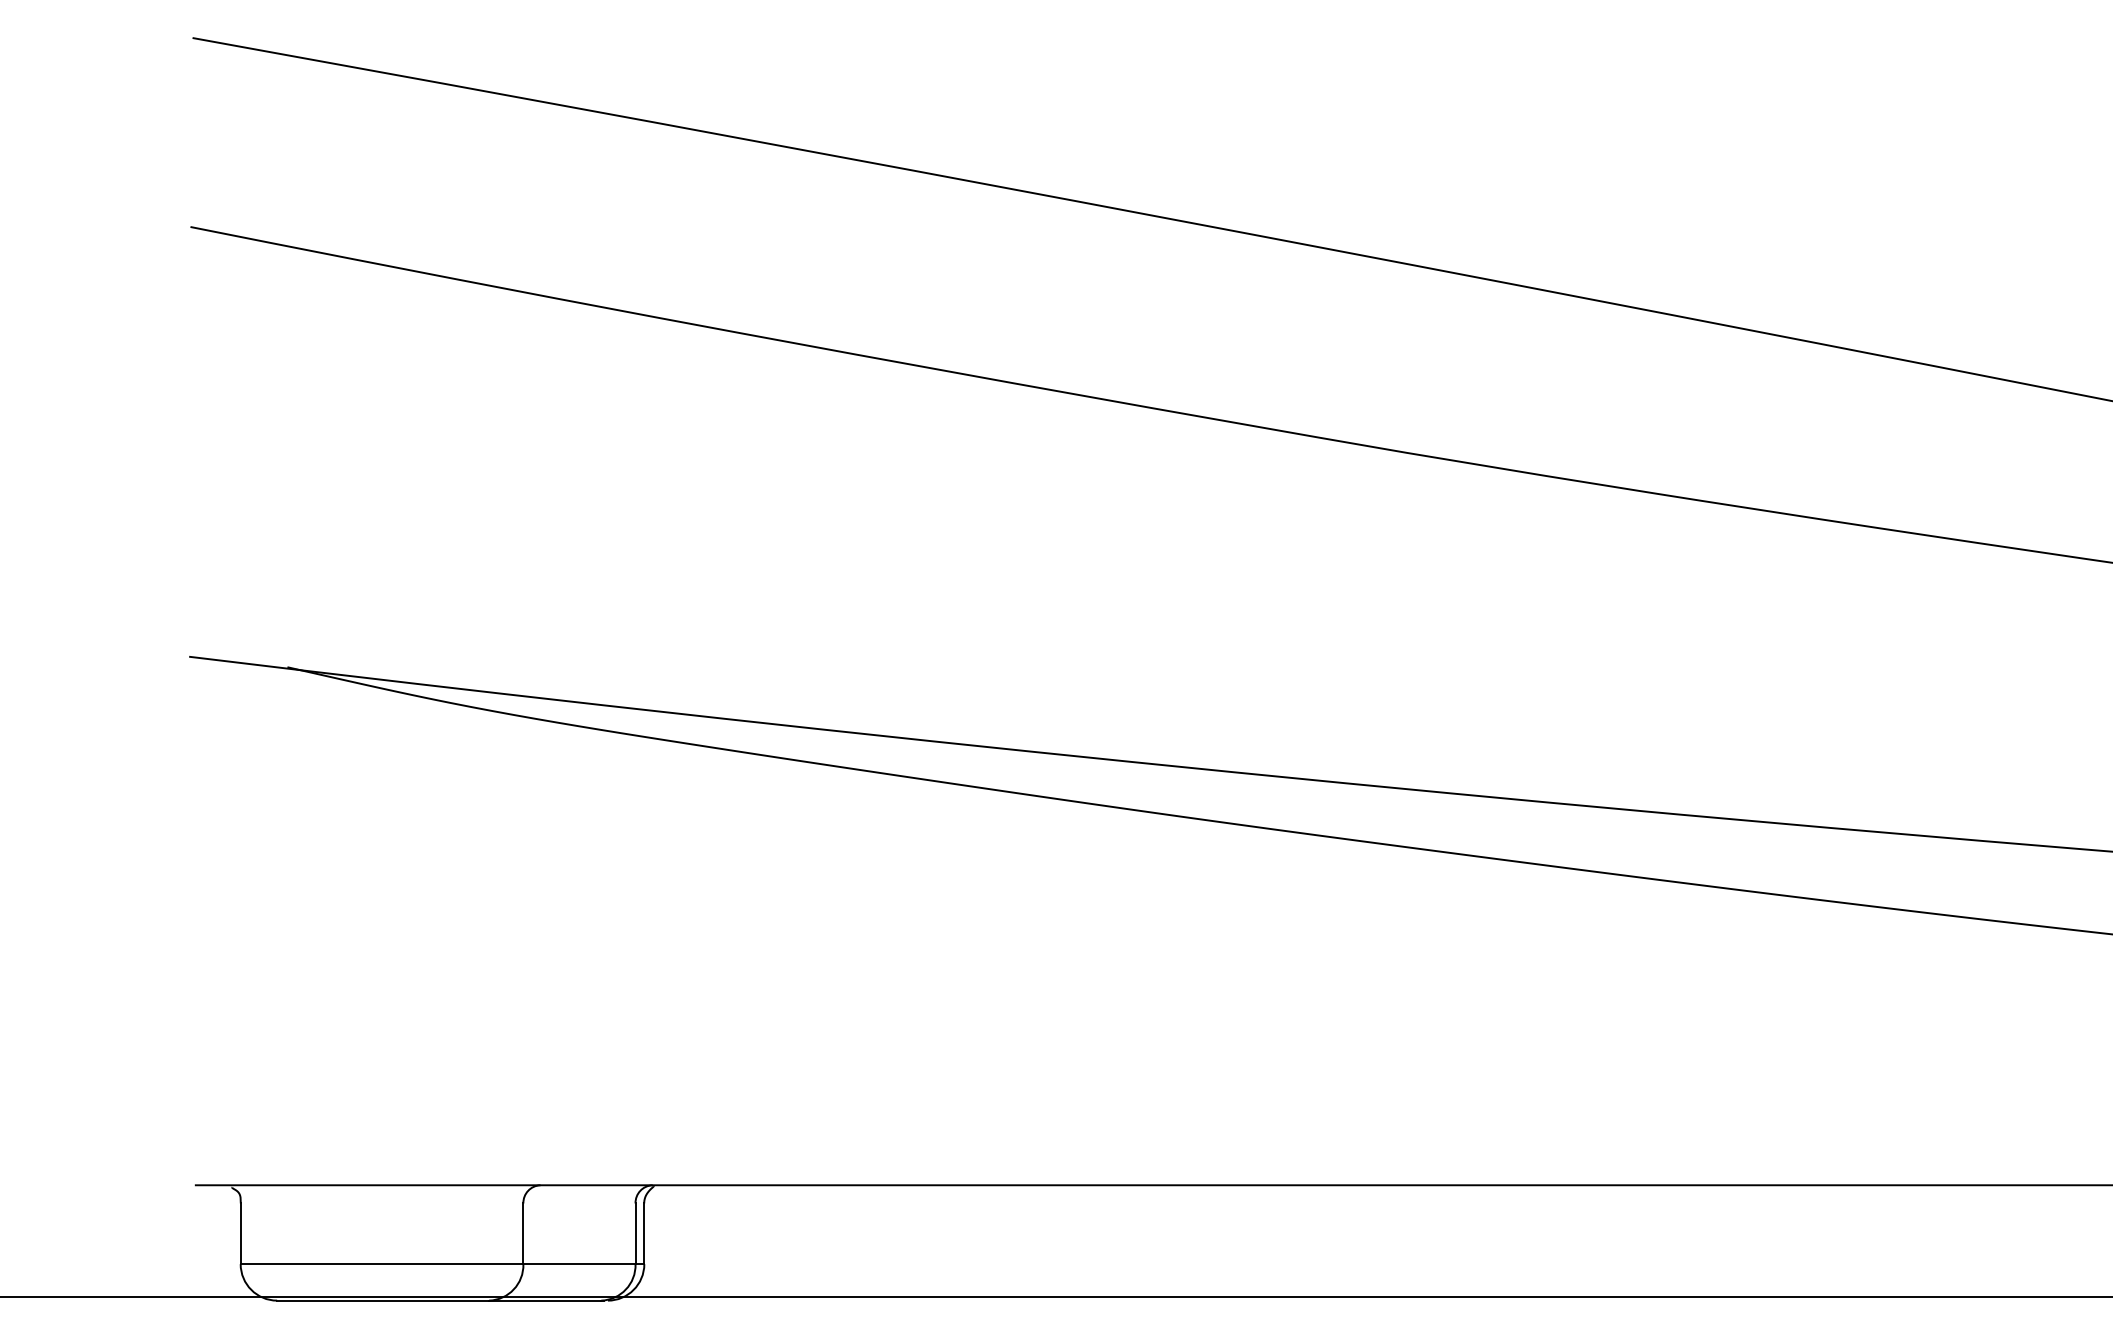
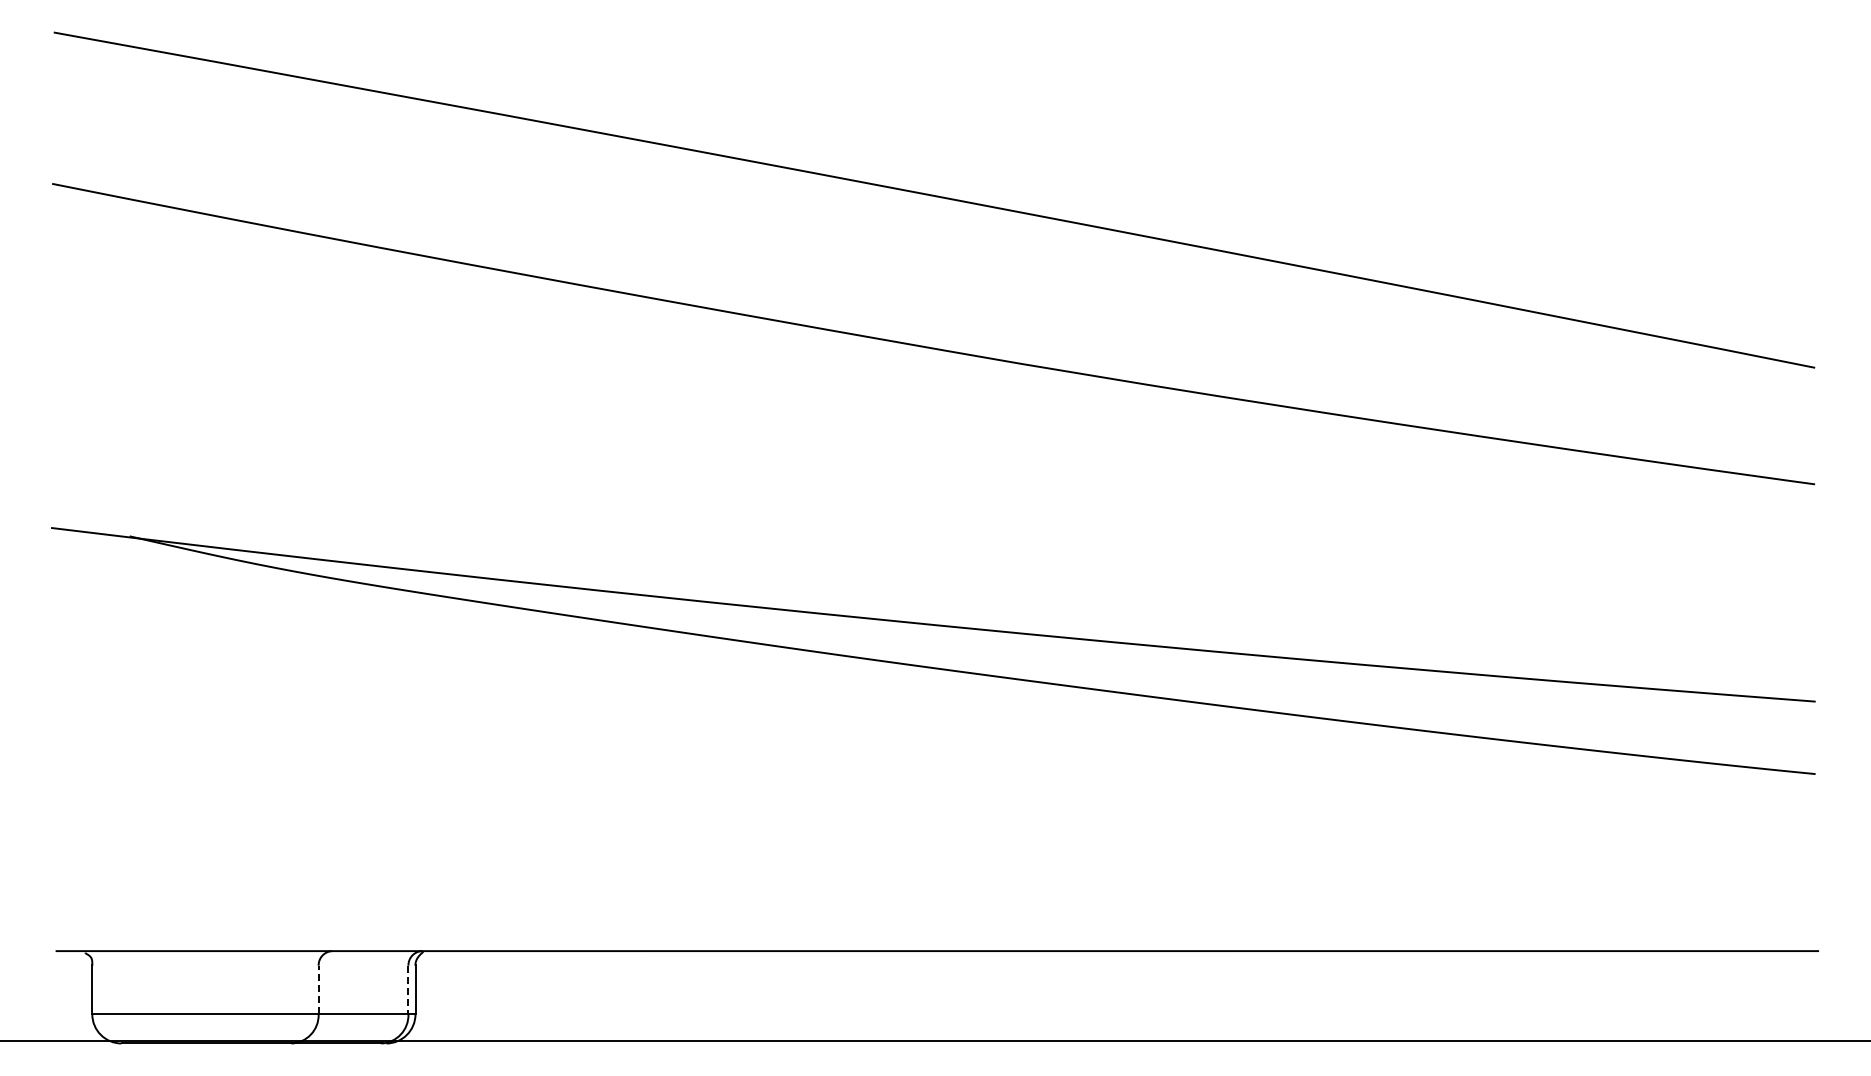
line: (523, 1233) -> (318, 989), solid -> dashed
line: (635, 1234) -> (408, 990), solid -> dashed

